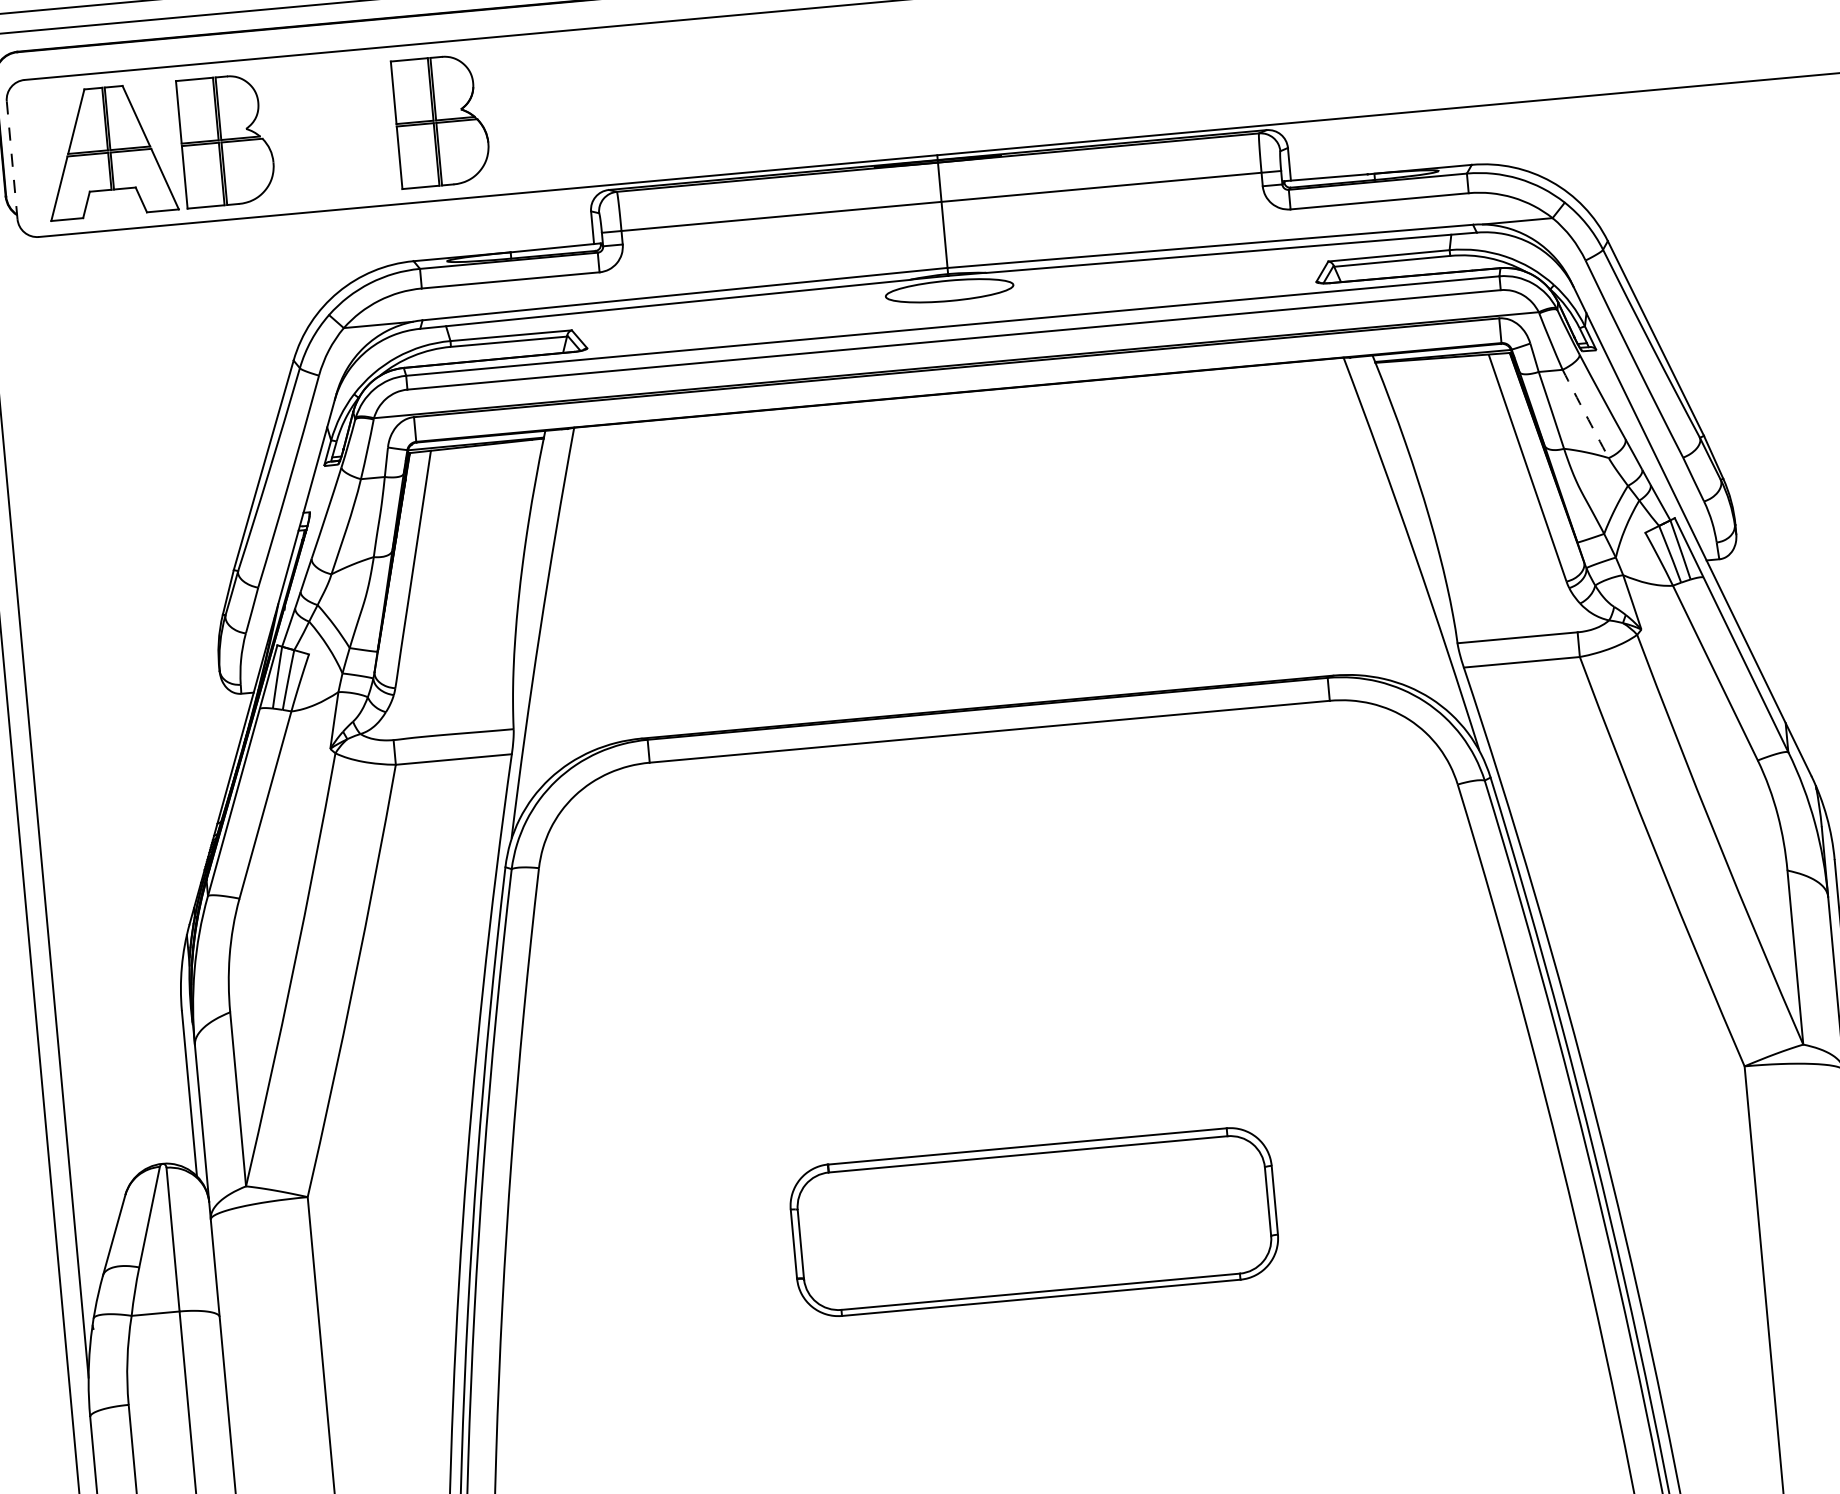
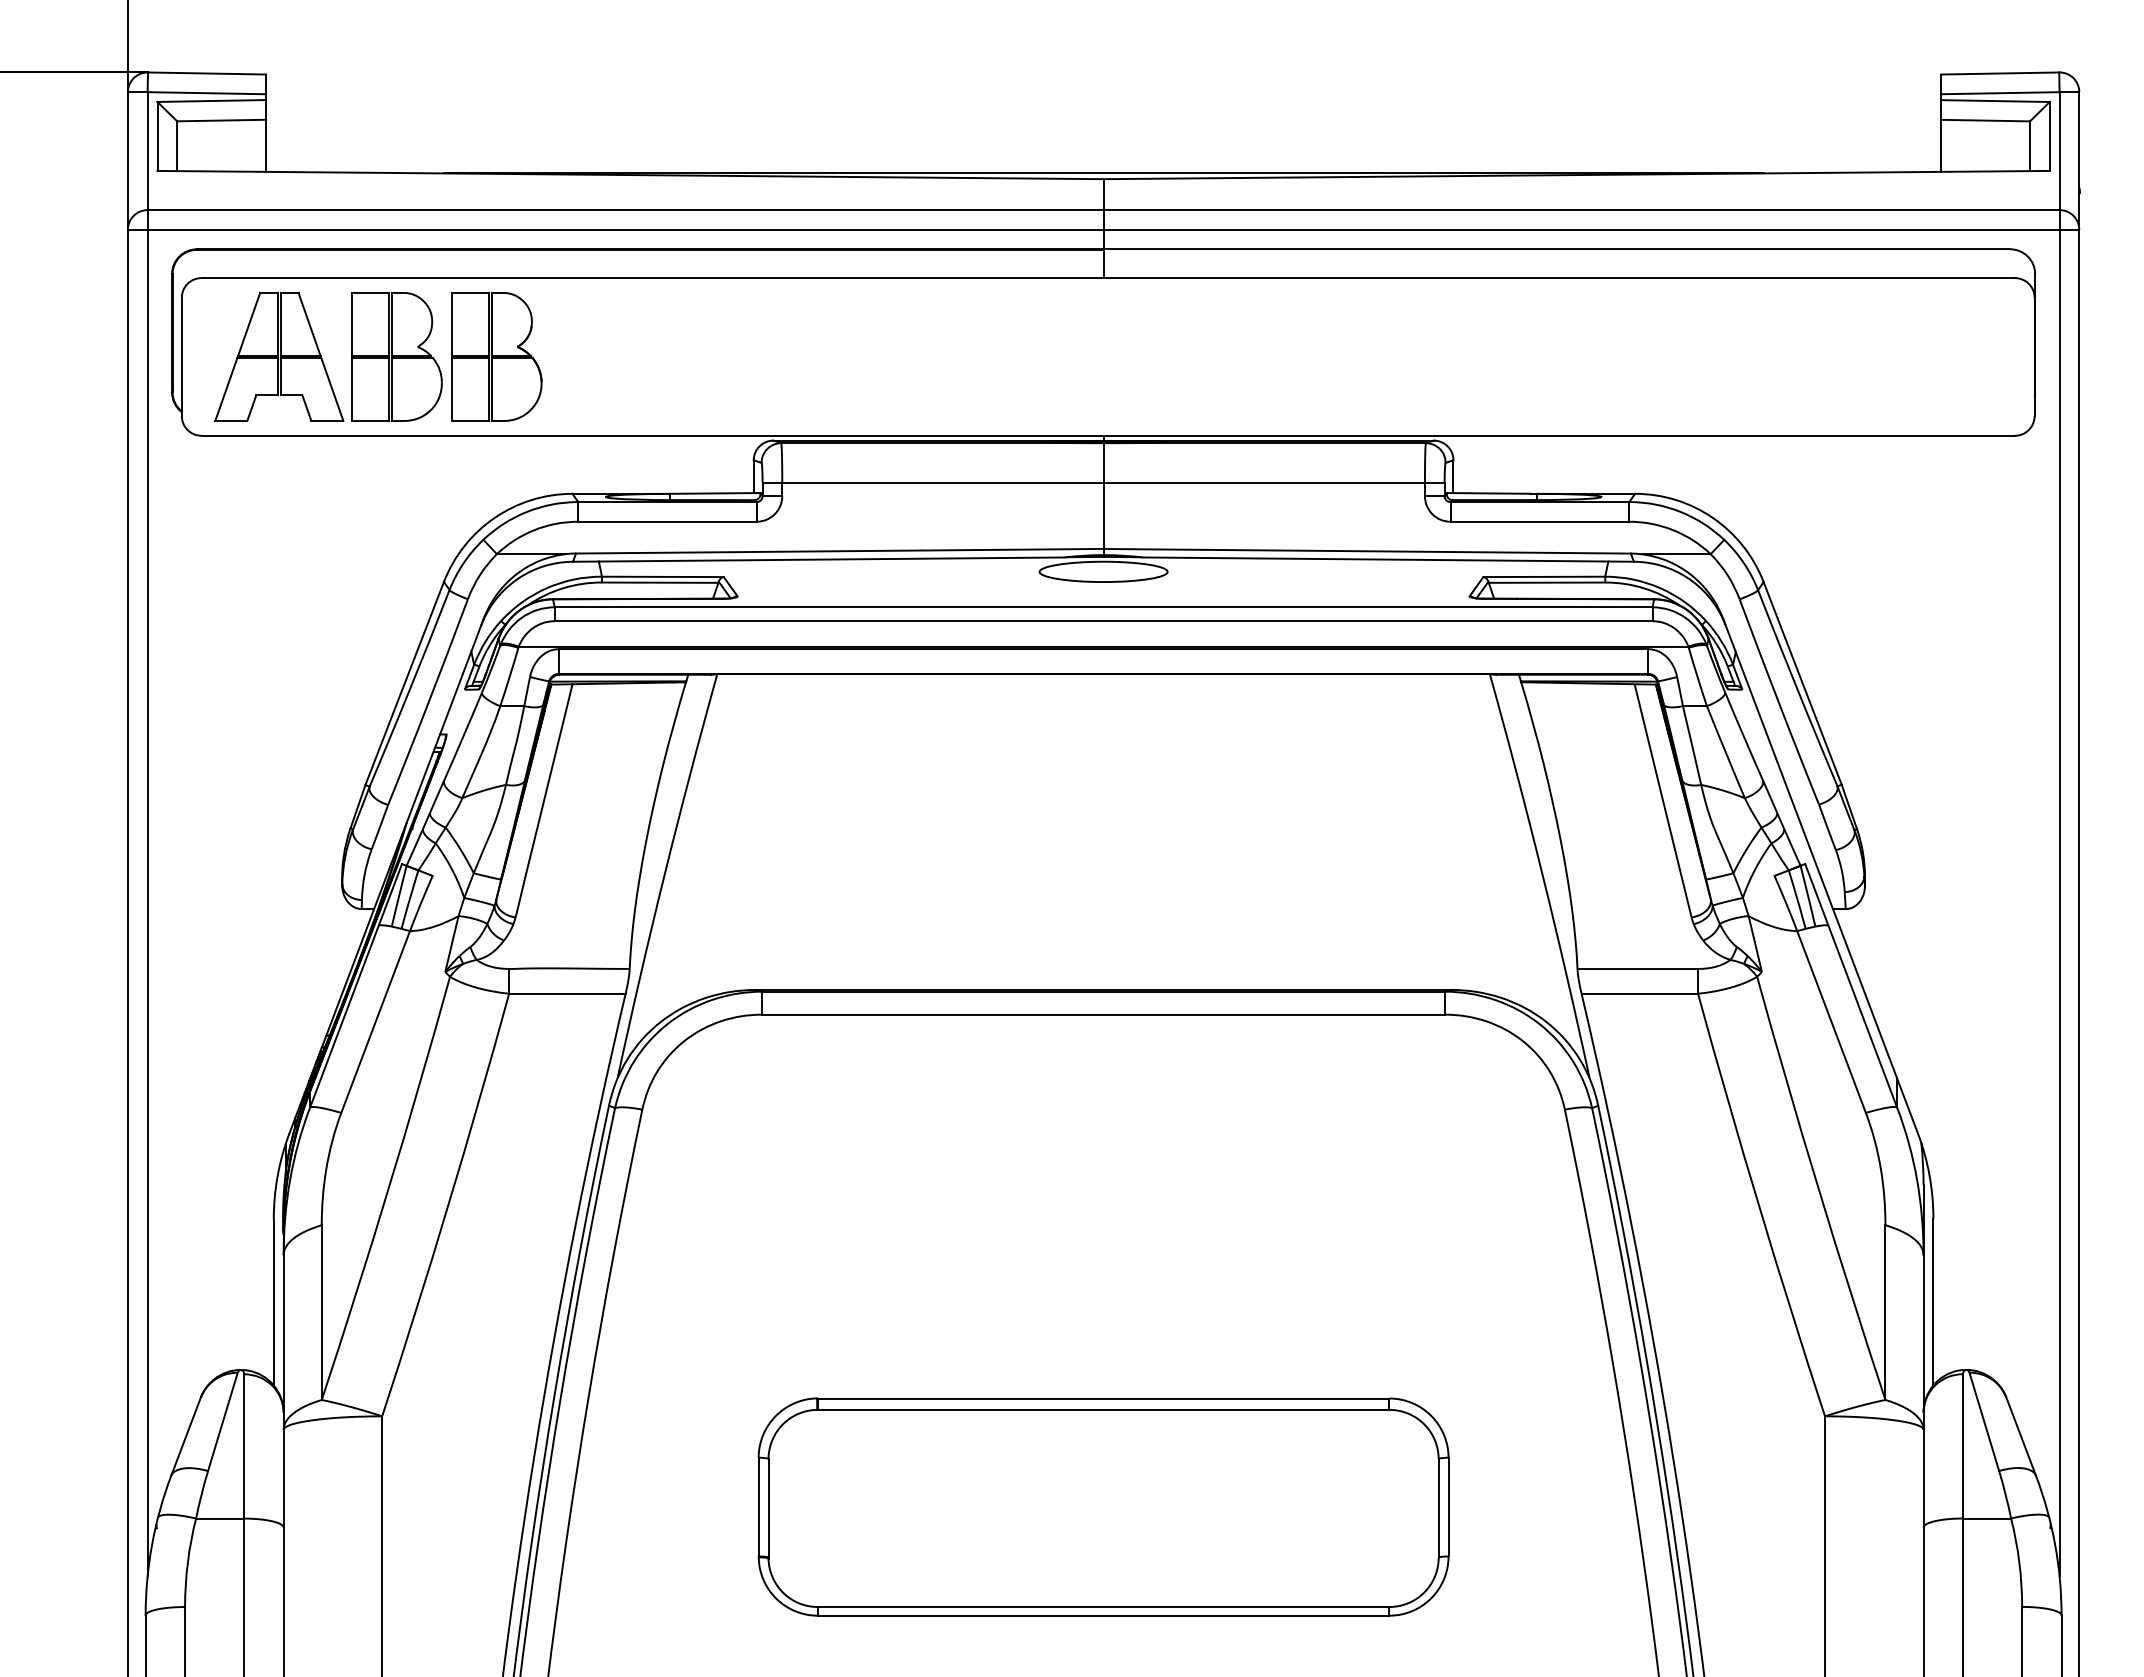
part: (441, 120) -> (496, 356), moved
line: (11, 159) -> (181, 356), dashed -> solid
arc: (1585, 414) -> (1725, 752), dashed -> solid
part: (1034, 1221) -> (1103, 1506), size x1.43

